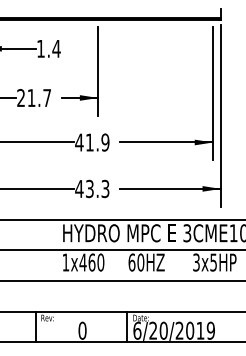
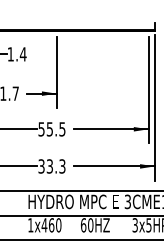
text: (92, 142) -> (52, 129), 41.9 -> 55.5
text: (79, 188) -> (41, 166), 43.3 -> 33.3

